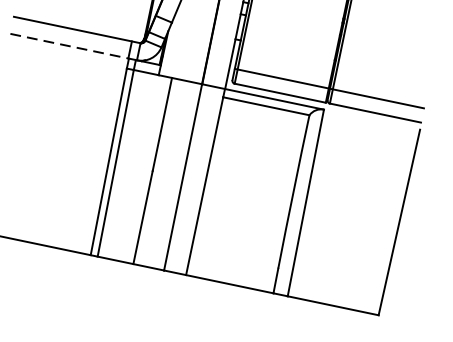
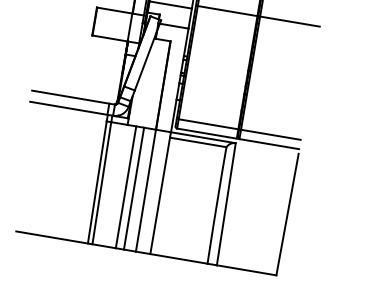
line: (75, 46) -> (72, 108), dashed -> solid
line: (164, 173) -> (133, 188), added

